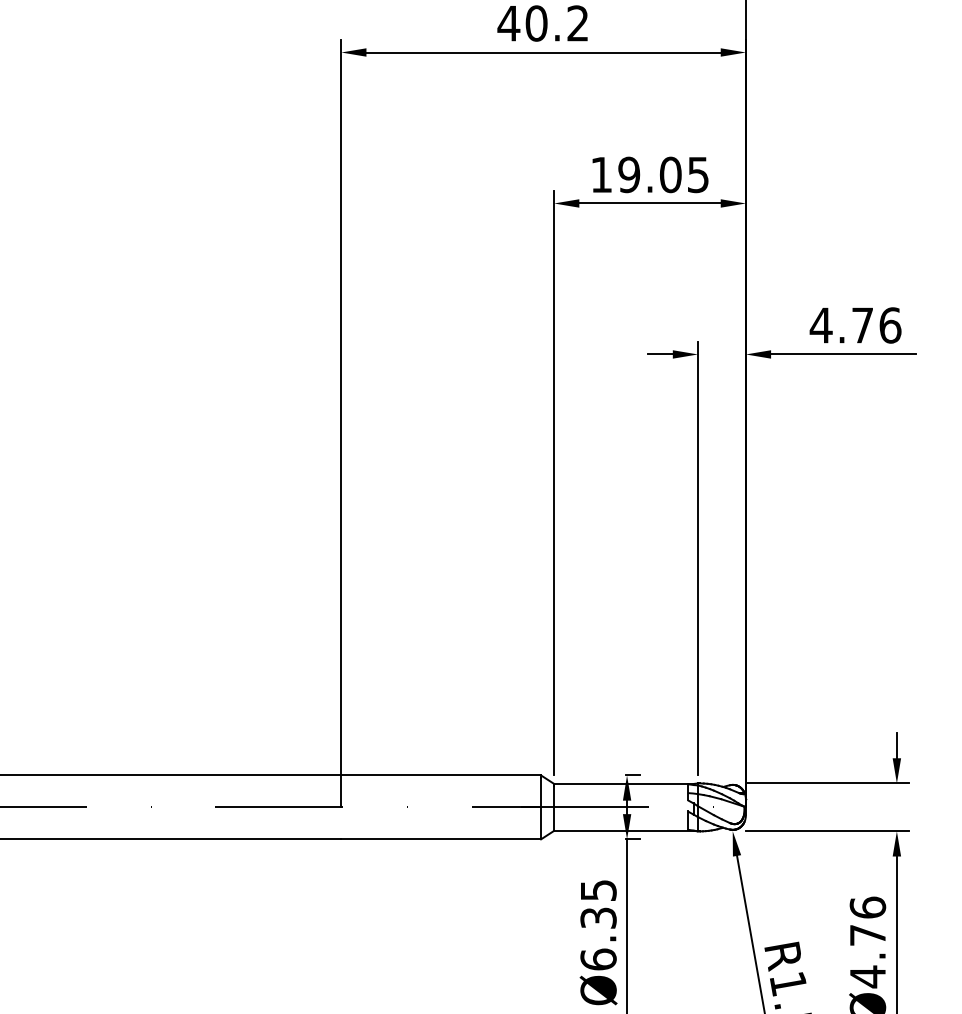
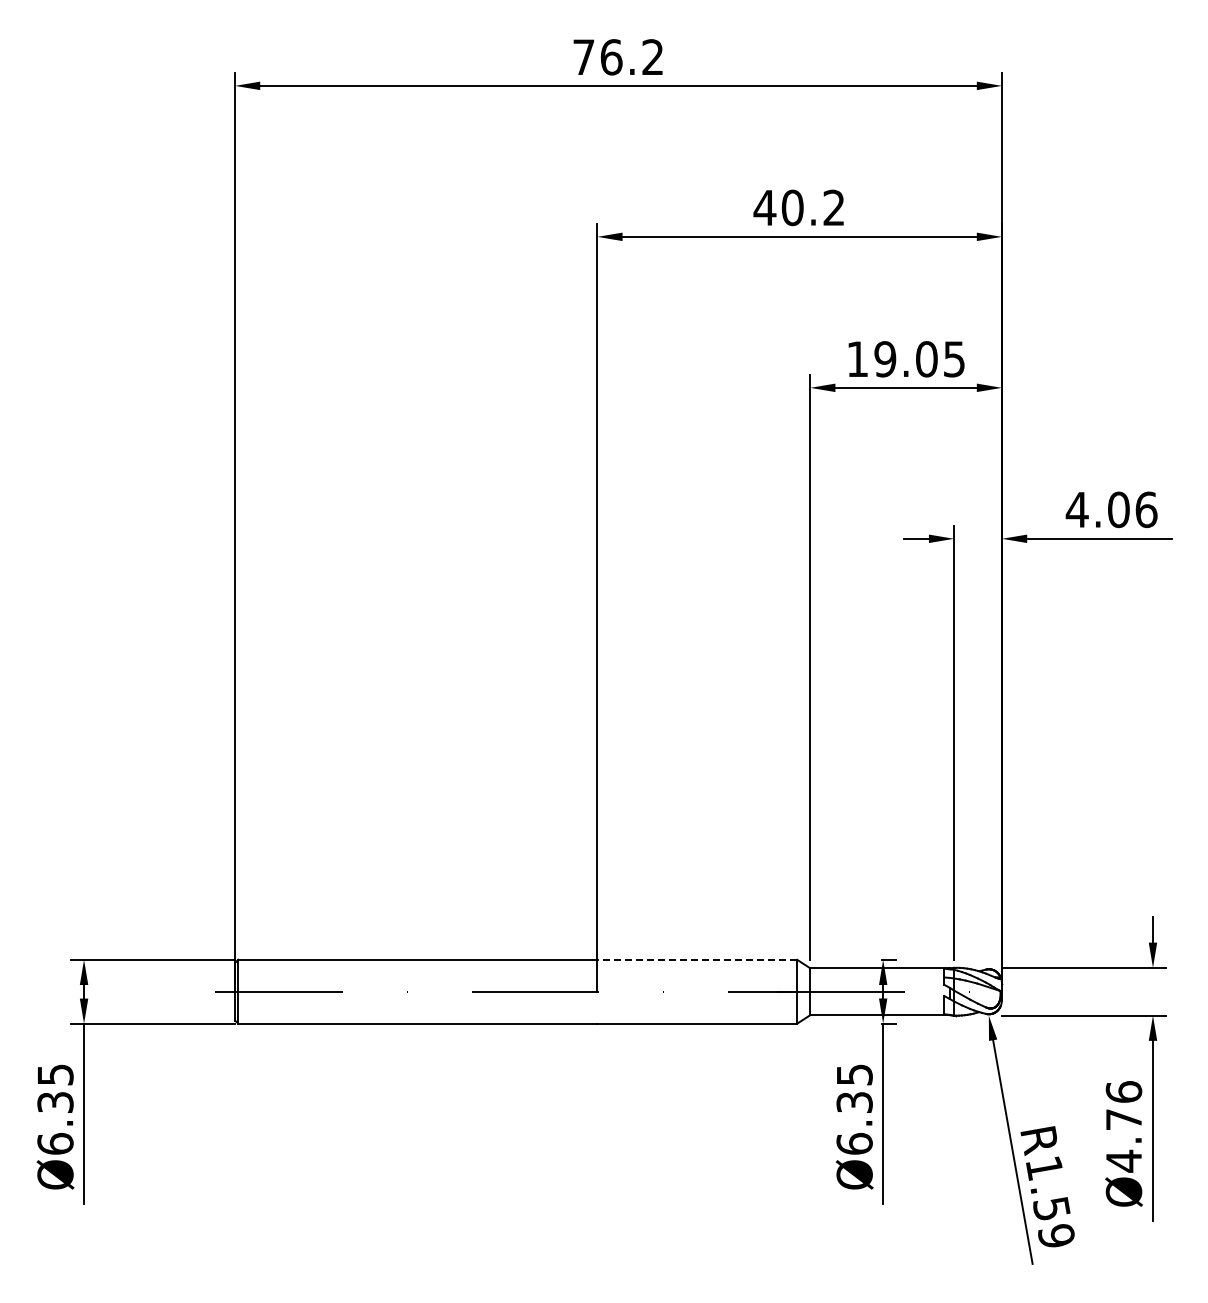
text: (862, 325) -> (1118, 509), 4.76 -> 4.06
line: (441, 775) -> (697, 959), solid -> dashed

